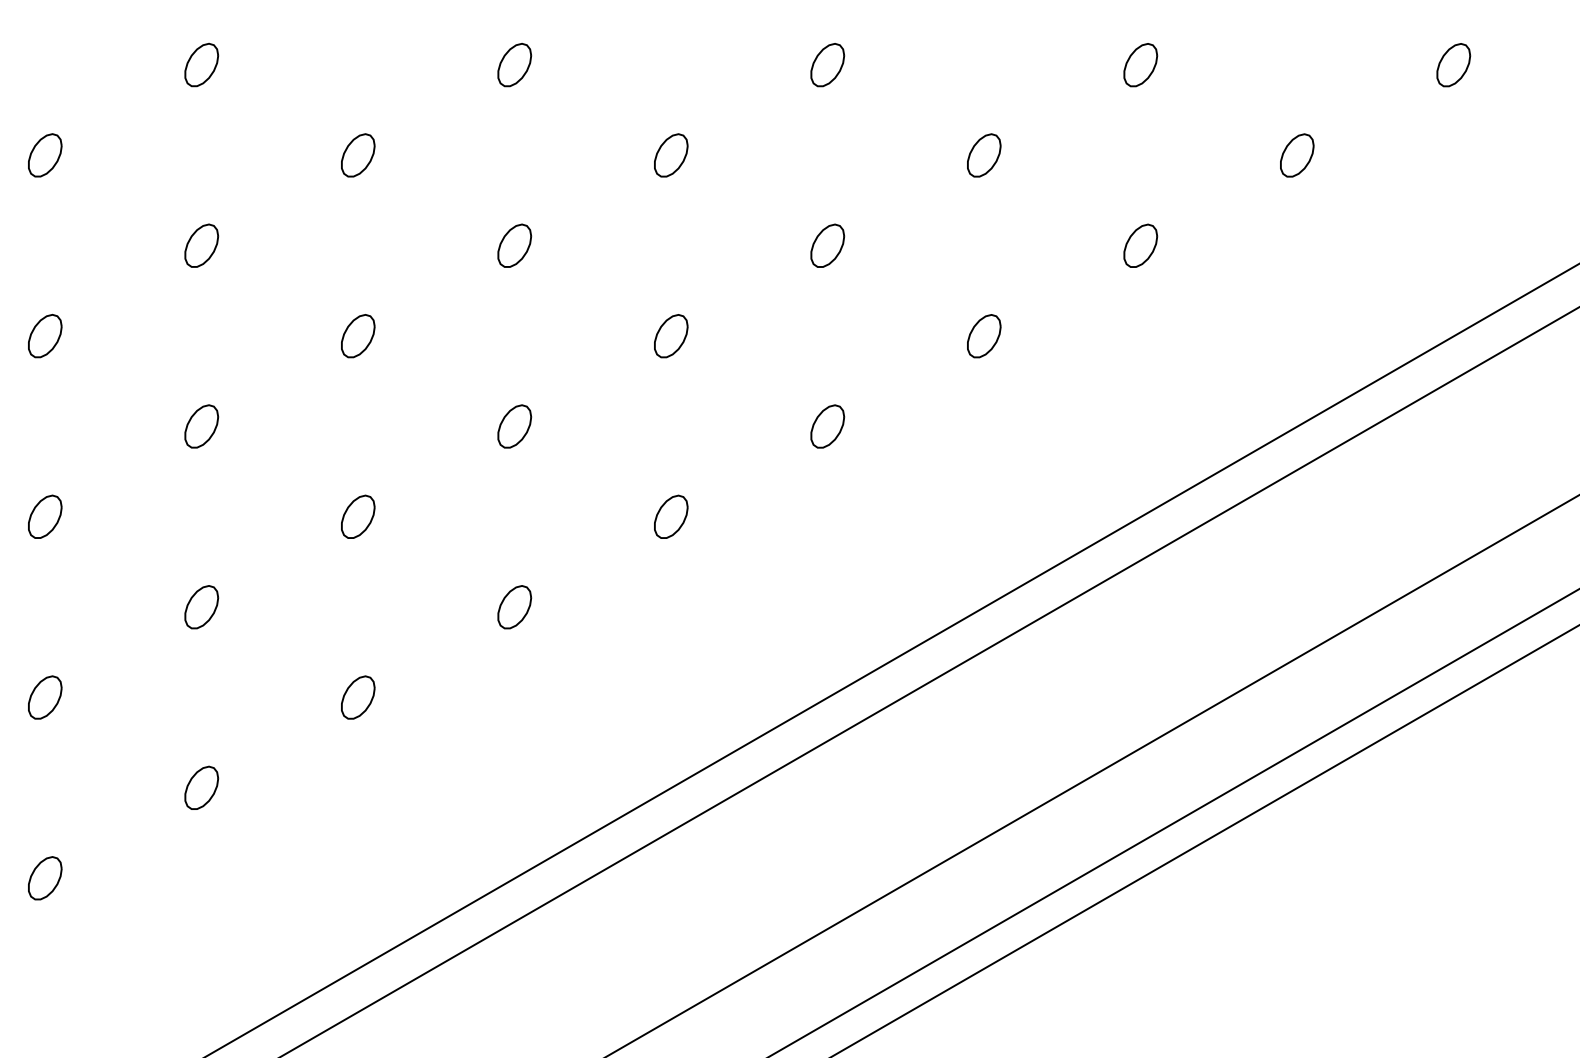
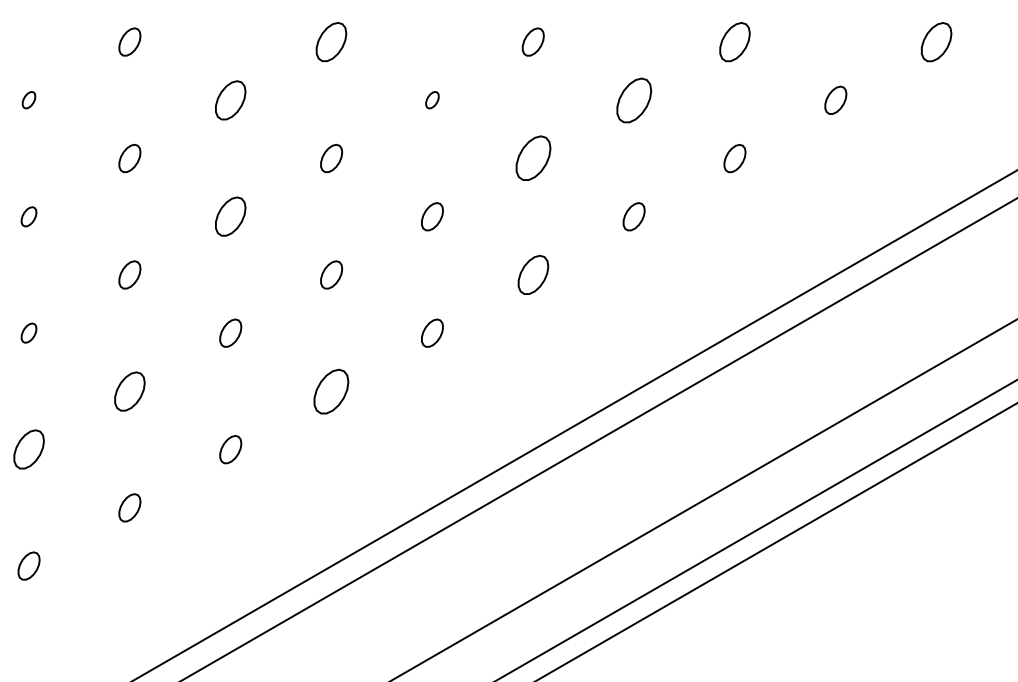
part: (514, 64) -> (331, 41), size x1.4
part: (1139, 64) -> (734, 41), size x1.4
part: (1453, 64) -> (936, 41), size x1.4
part: (44, 154) -> (28, 99), size x0.6
part: (357, 154) -> (230, 99), size x1.4
part: (671, 154) -> (432, 99), size x0.6
part: (983, 154) -> (633, 99), size x1.6
part: (826, 245) -> (532, 158), size x1.6
part: (44, 335) -> (28, 216), size x0.7
part: (357, 335) -> (230, 216), size x1.4
part: (826, 425) -> (532, 274), size x1.4
part: (44, 515) -> (28, 332), size x0.7
part: (201, 605) -> (129, 390), size x1.4
part: (514, 605) -> (331, 390), size x1.6
part: (44, 697) -> (28, 449), size x1.4

